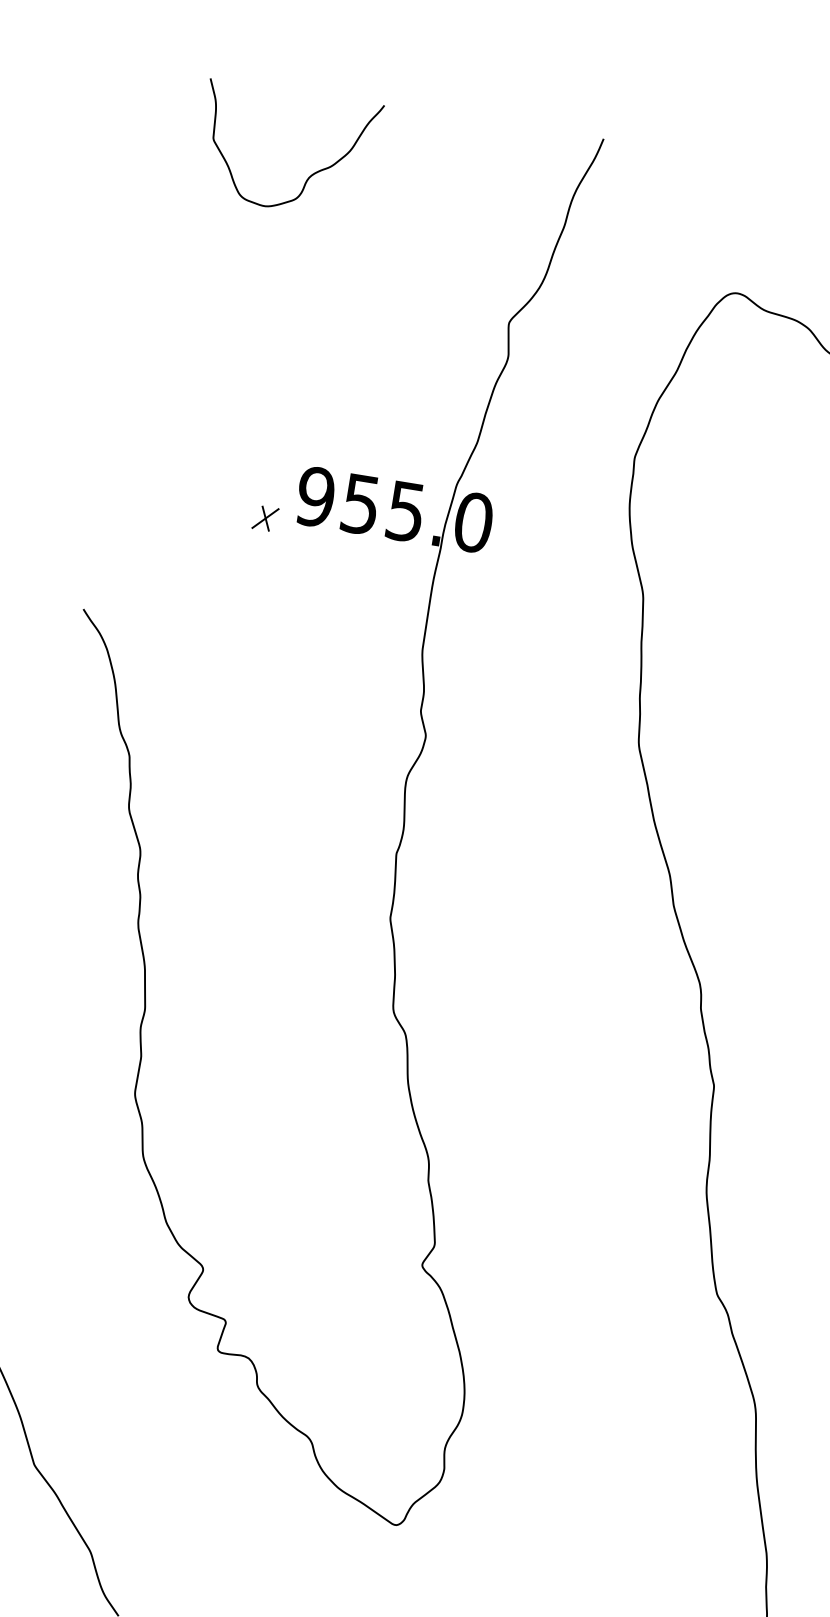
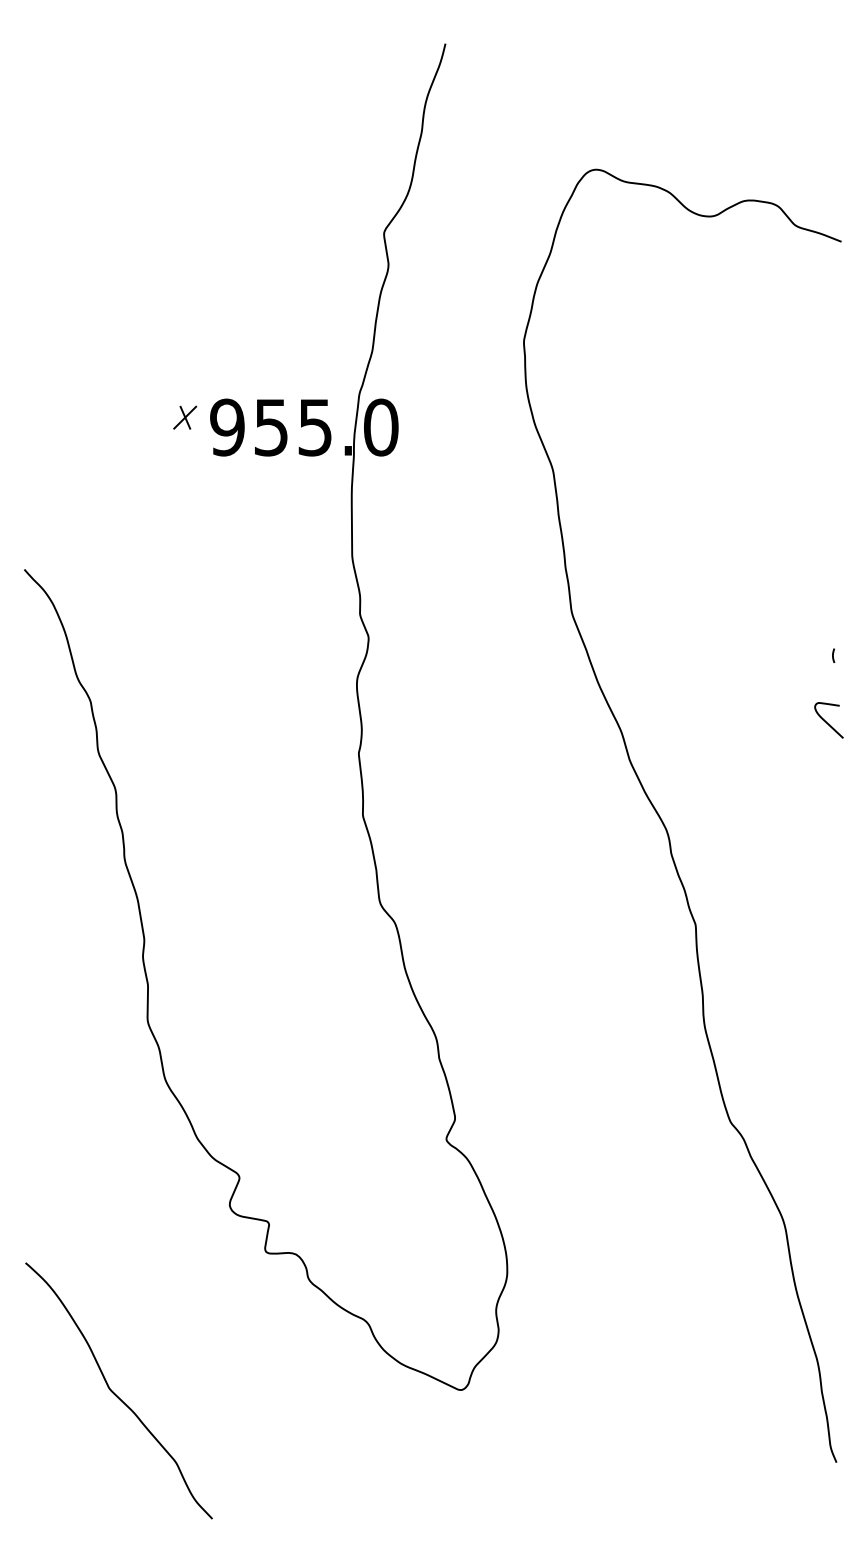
curve: (309, 175) -> (172, 123), removed
part: (265, 518) -> (185, 417), moved

